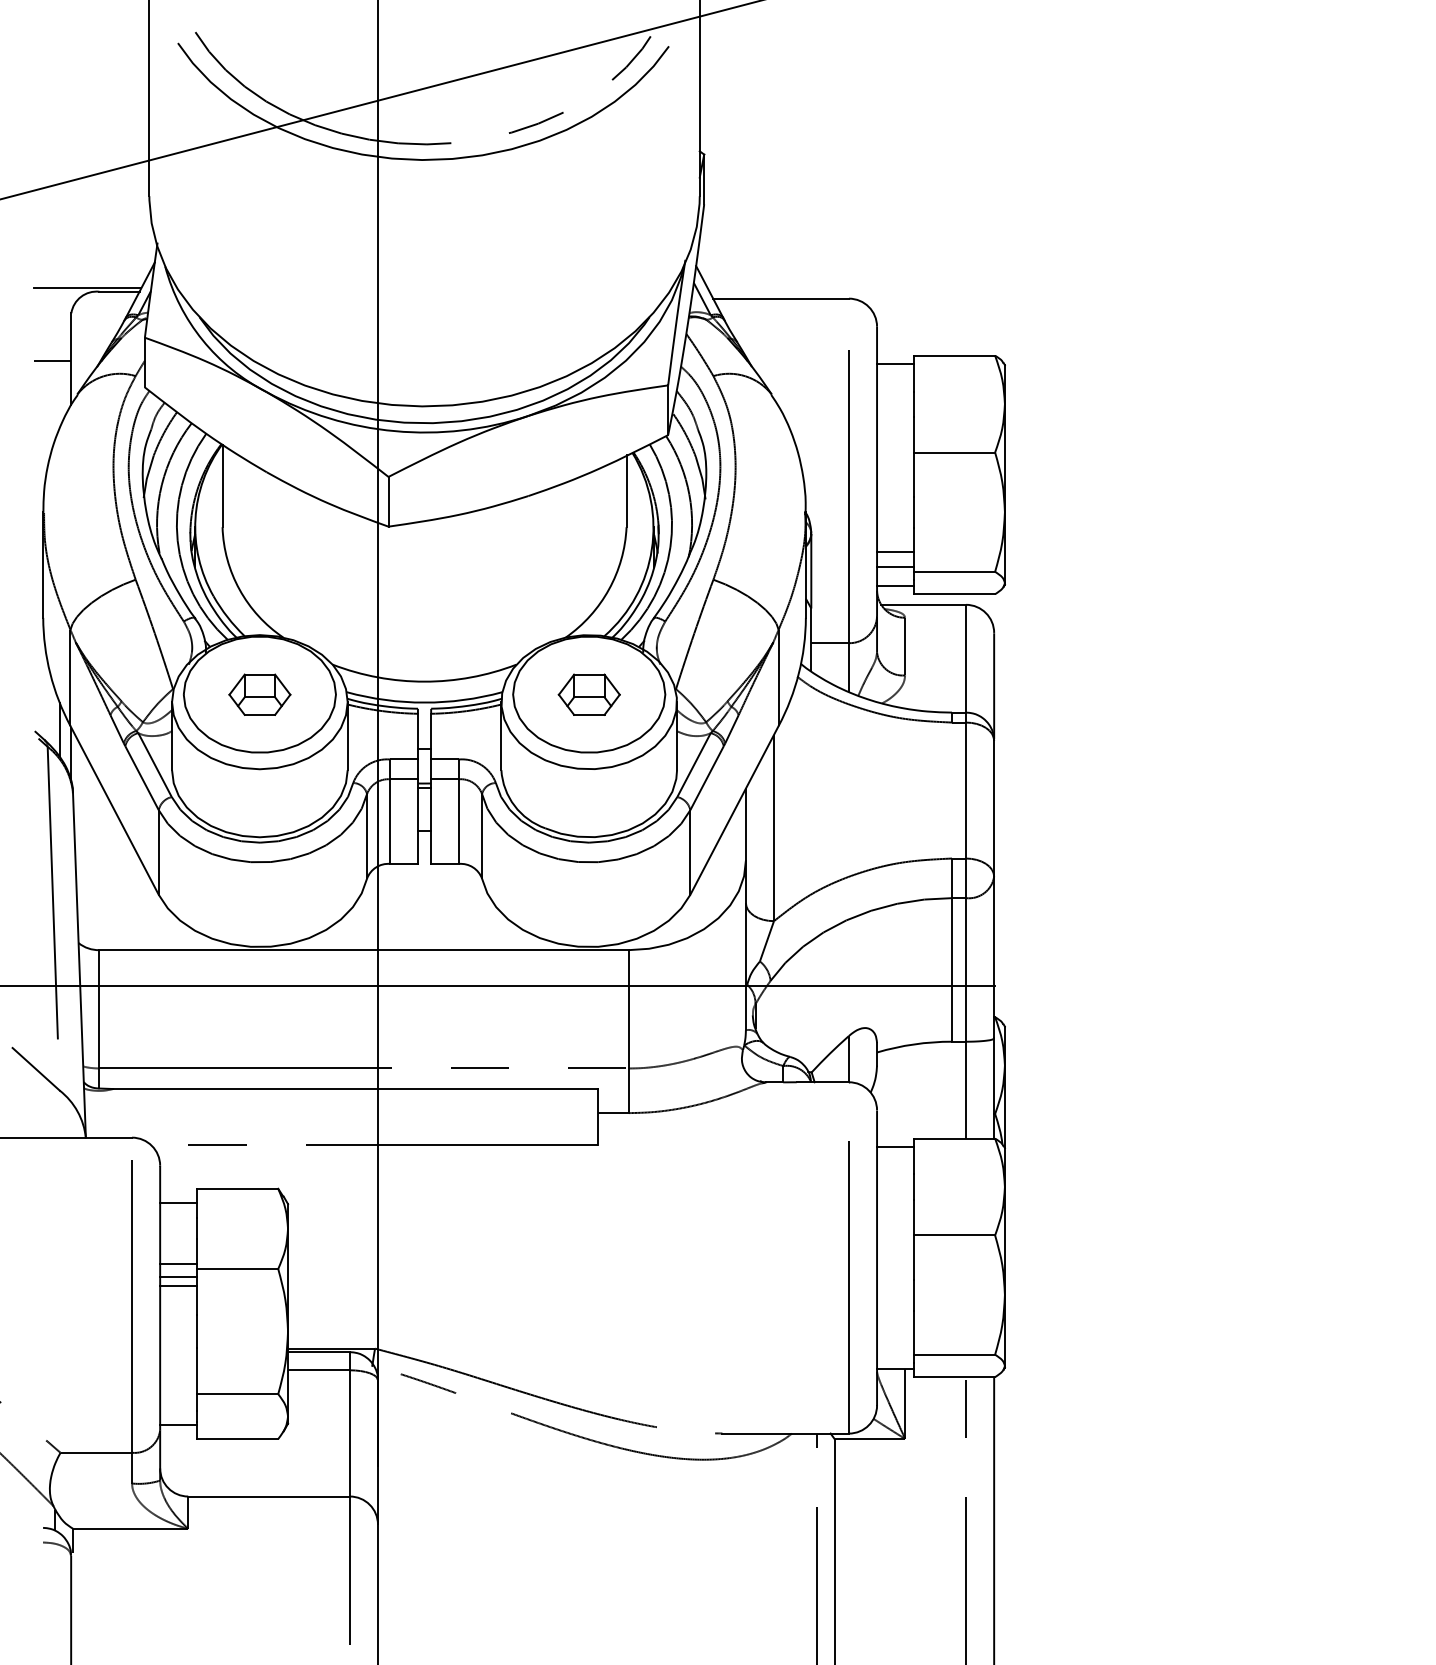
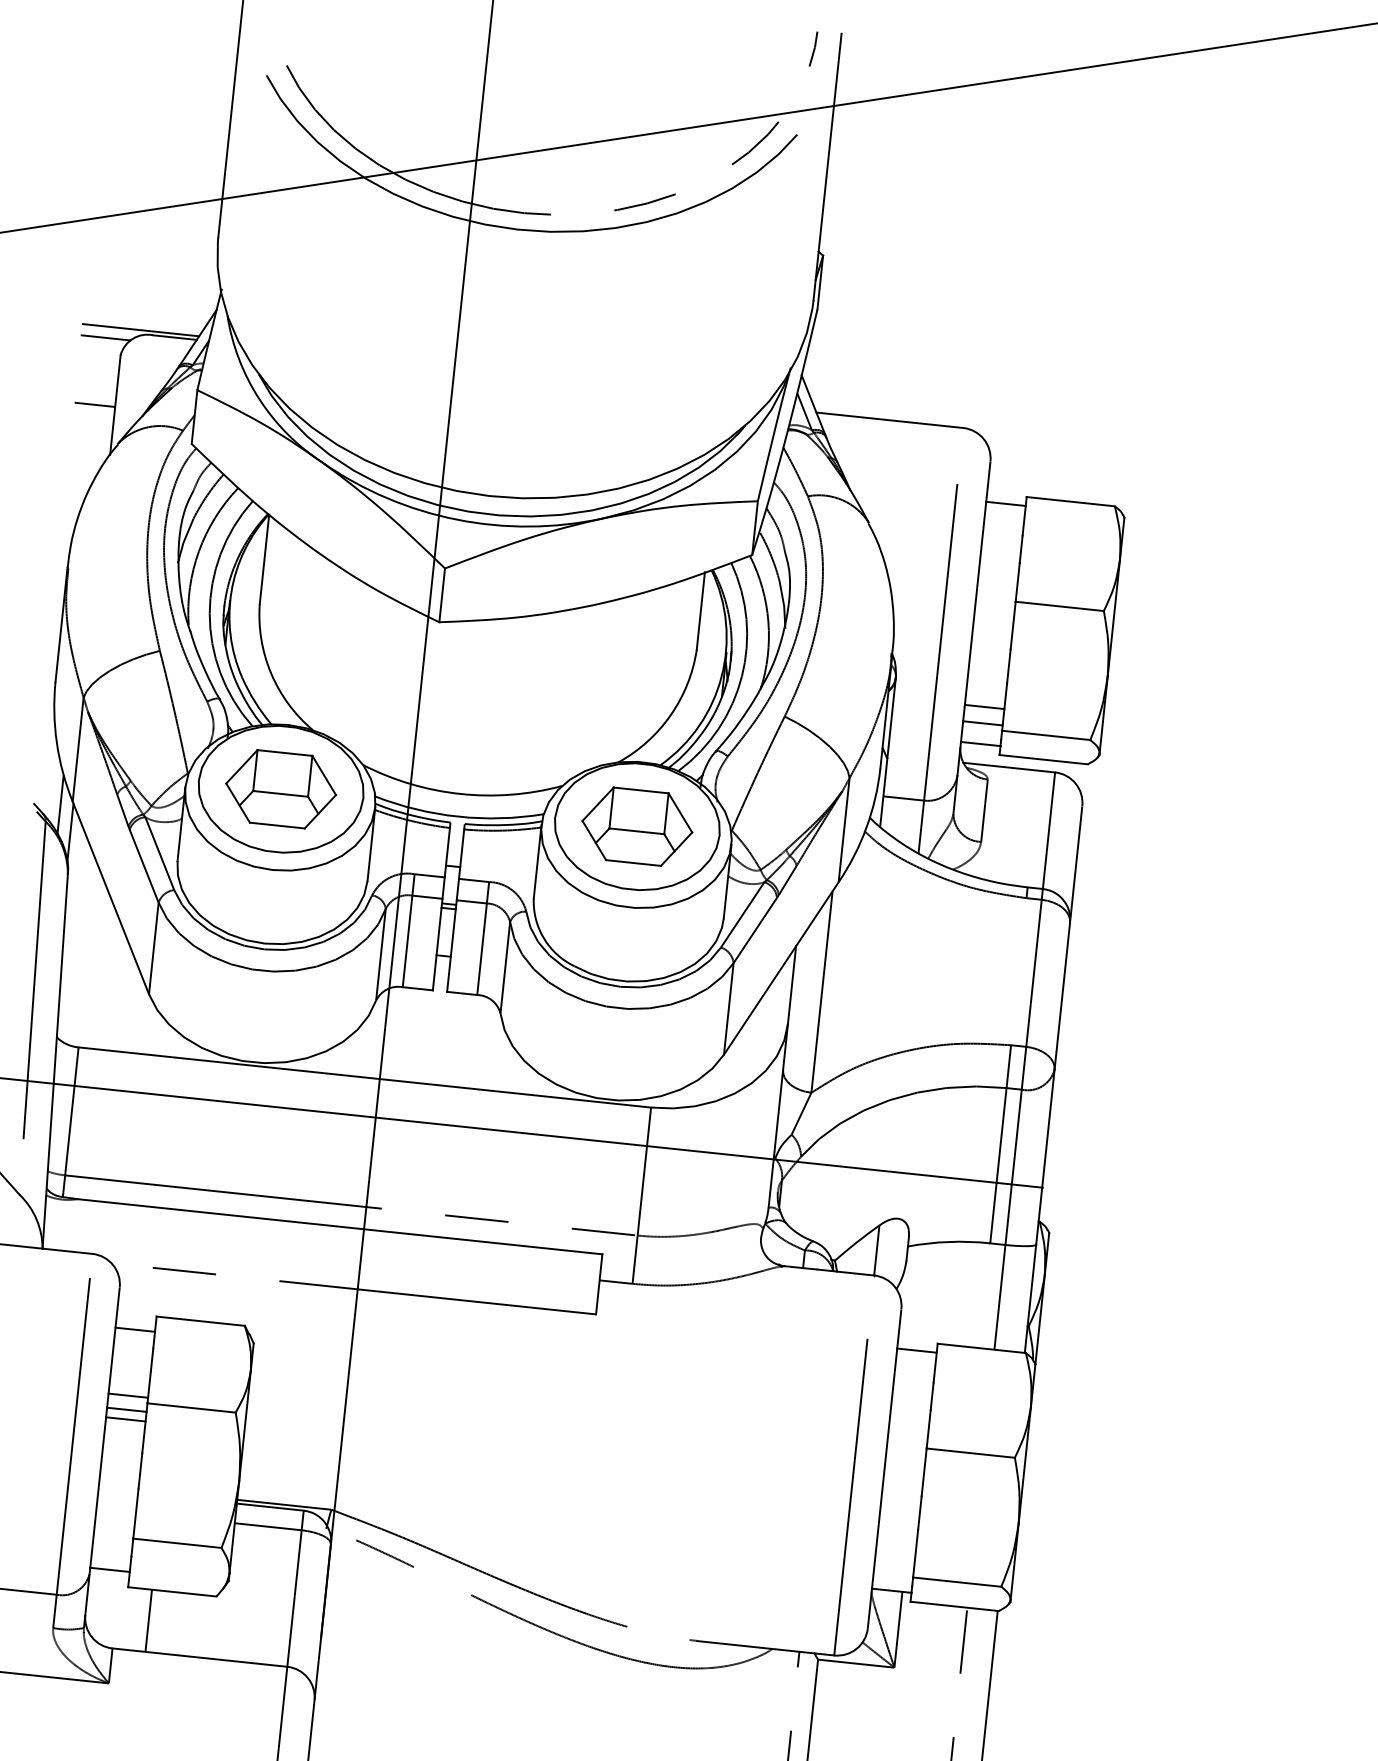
line: (55, 298) -> (105, 337), added
part: (259, 694) -> (280, 789), size x1.67
part: (589, 694) -> (637, 826), size x1.67
line: (218, 1467) -> (148, 1620), added

